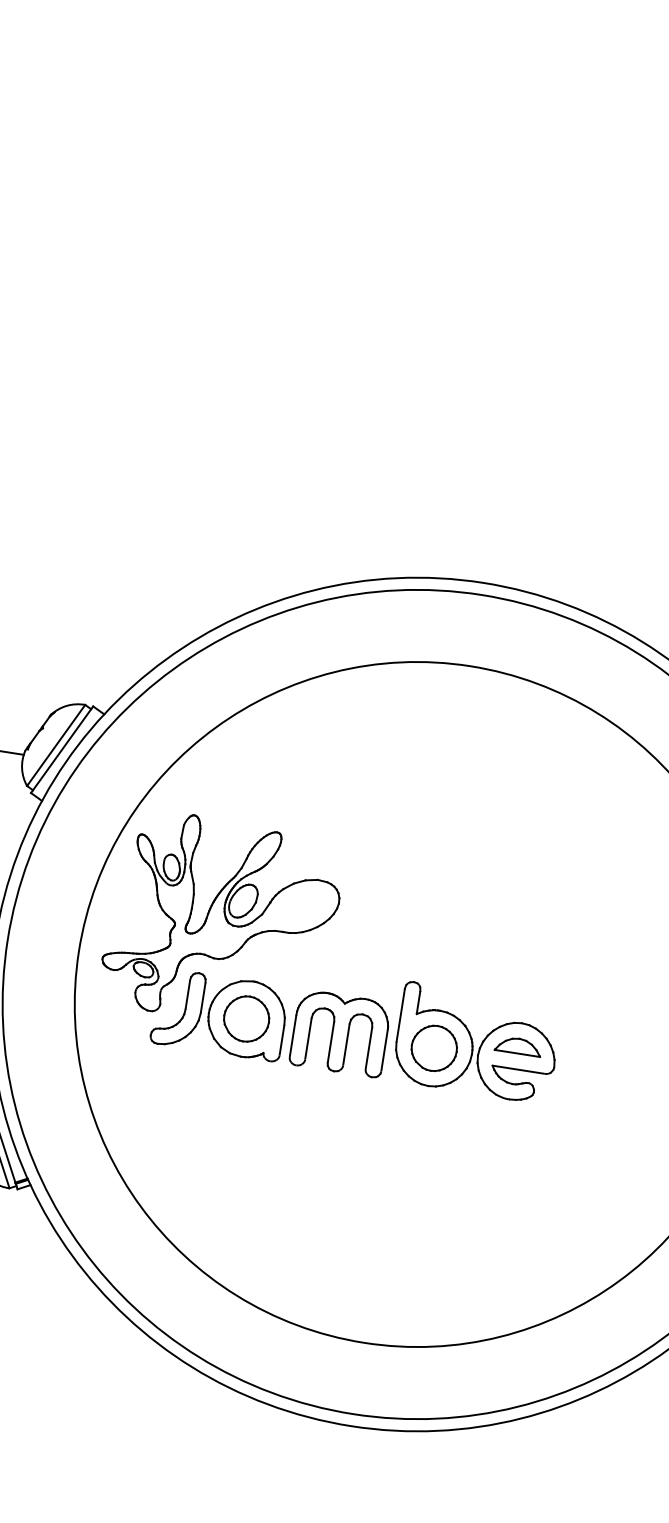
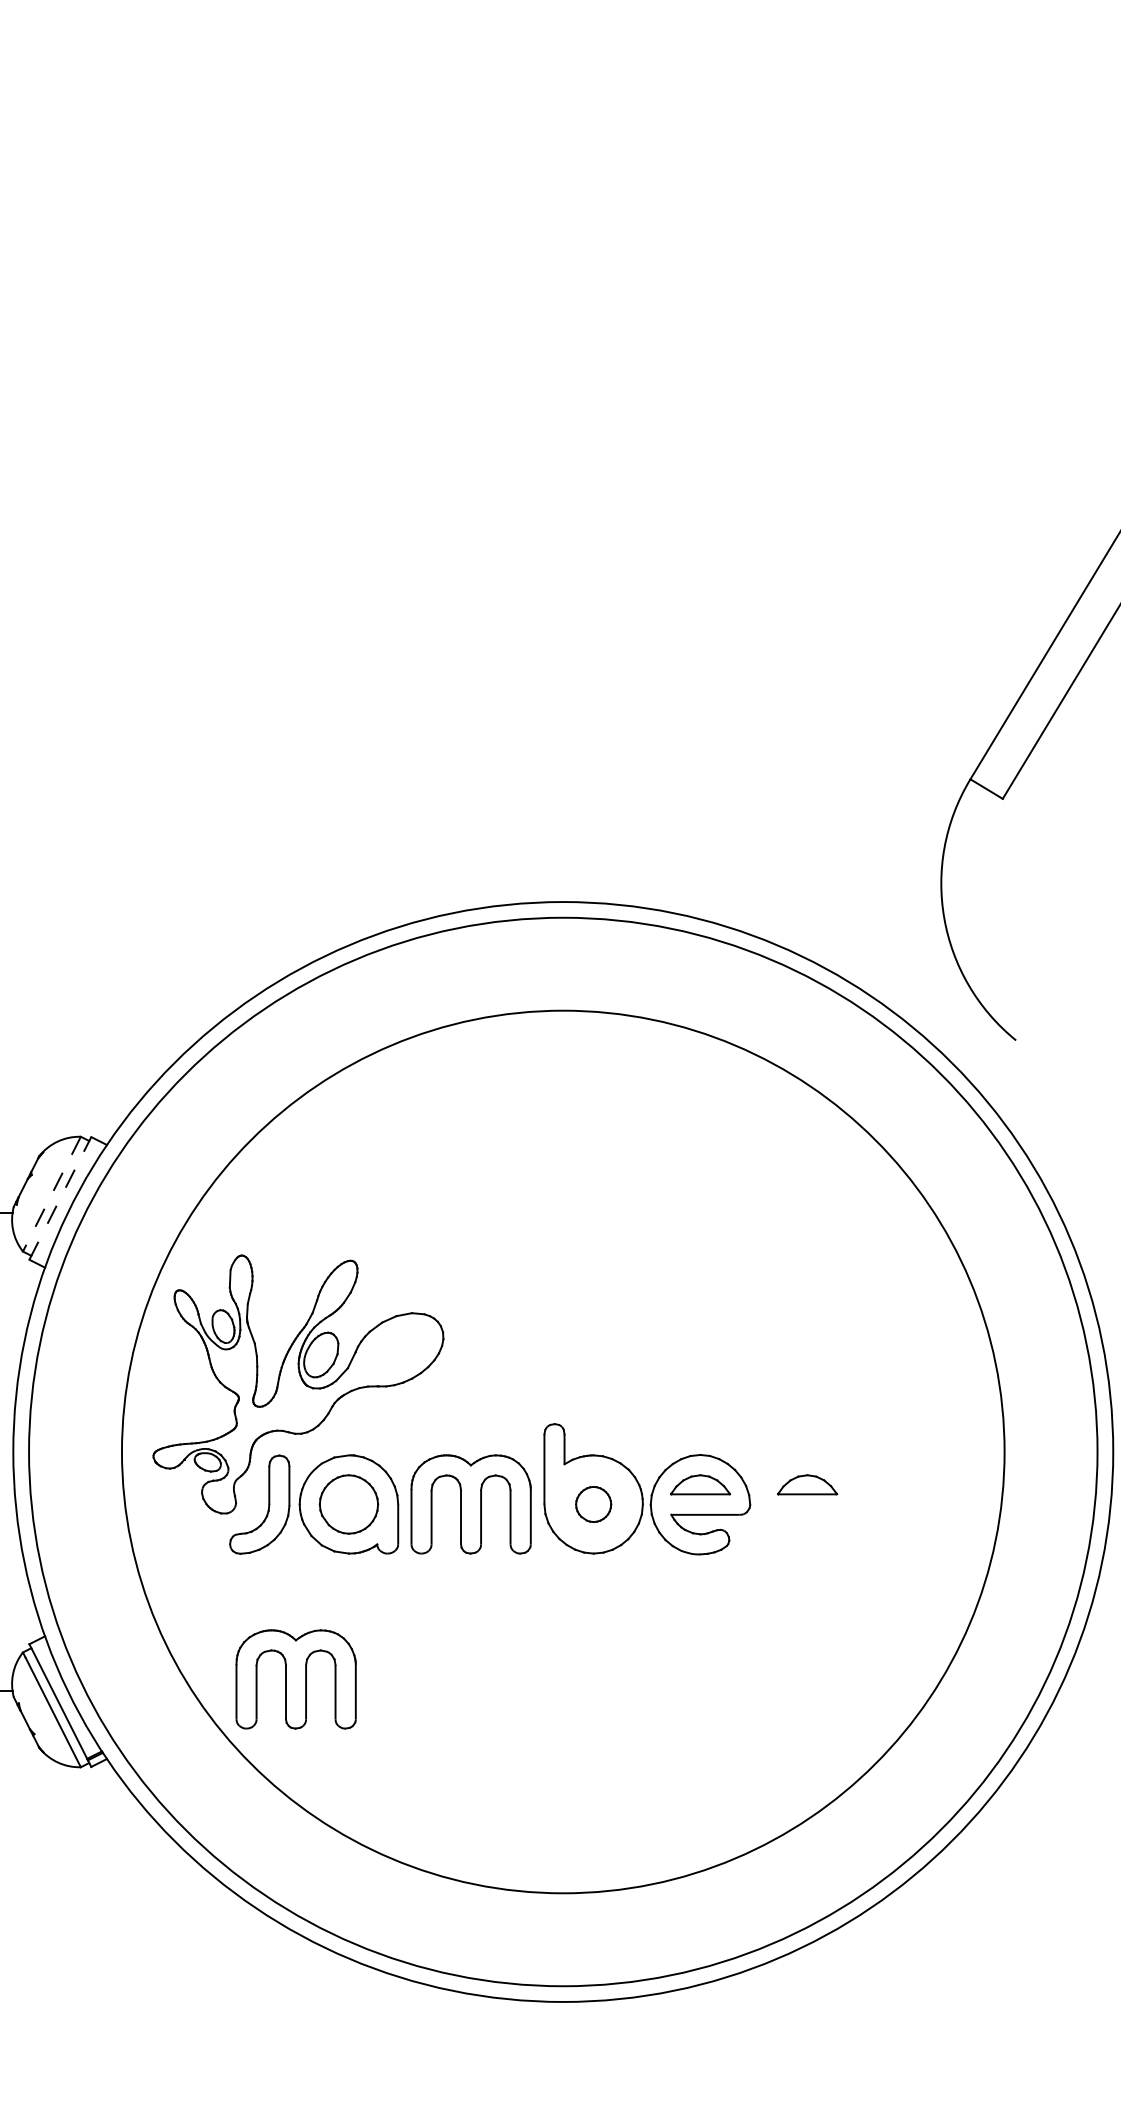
line: (56, 745) -> (52, 1193), solid -> dashed
line: (62, 749) -> (60, 1198), solid -> dashed
part: (434, 1048) -> (593, 1504), size x0.6
part: (600, 1058) -> (807, 1484), added
part: (184, 1146) -> (295, 1679), added

